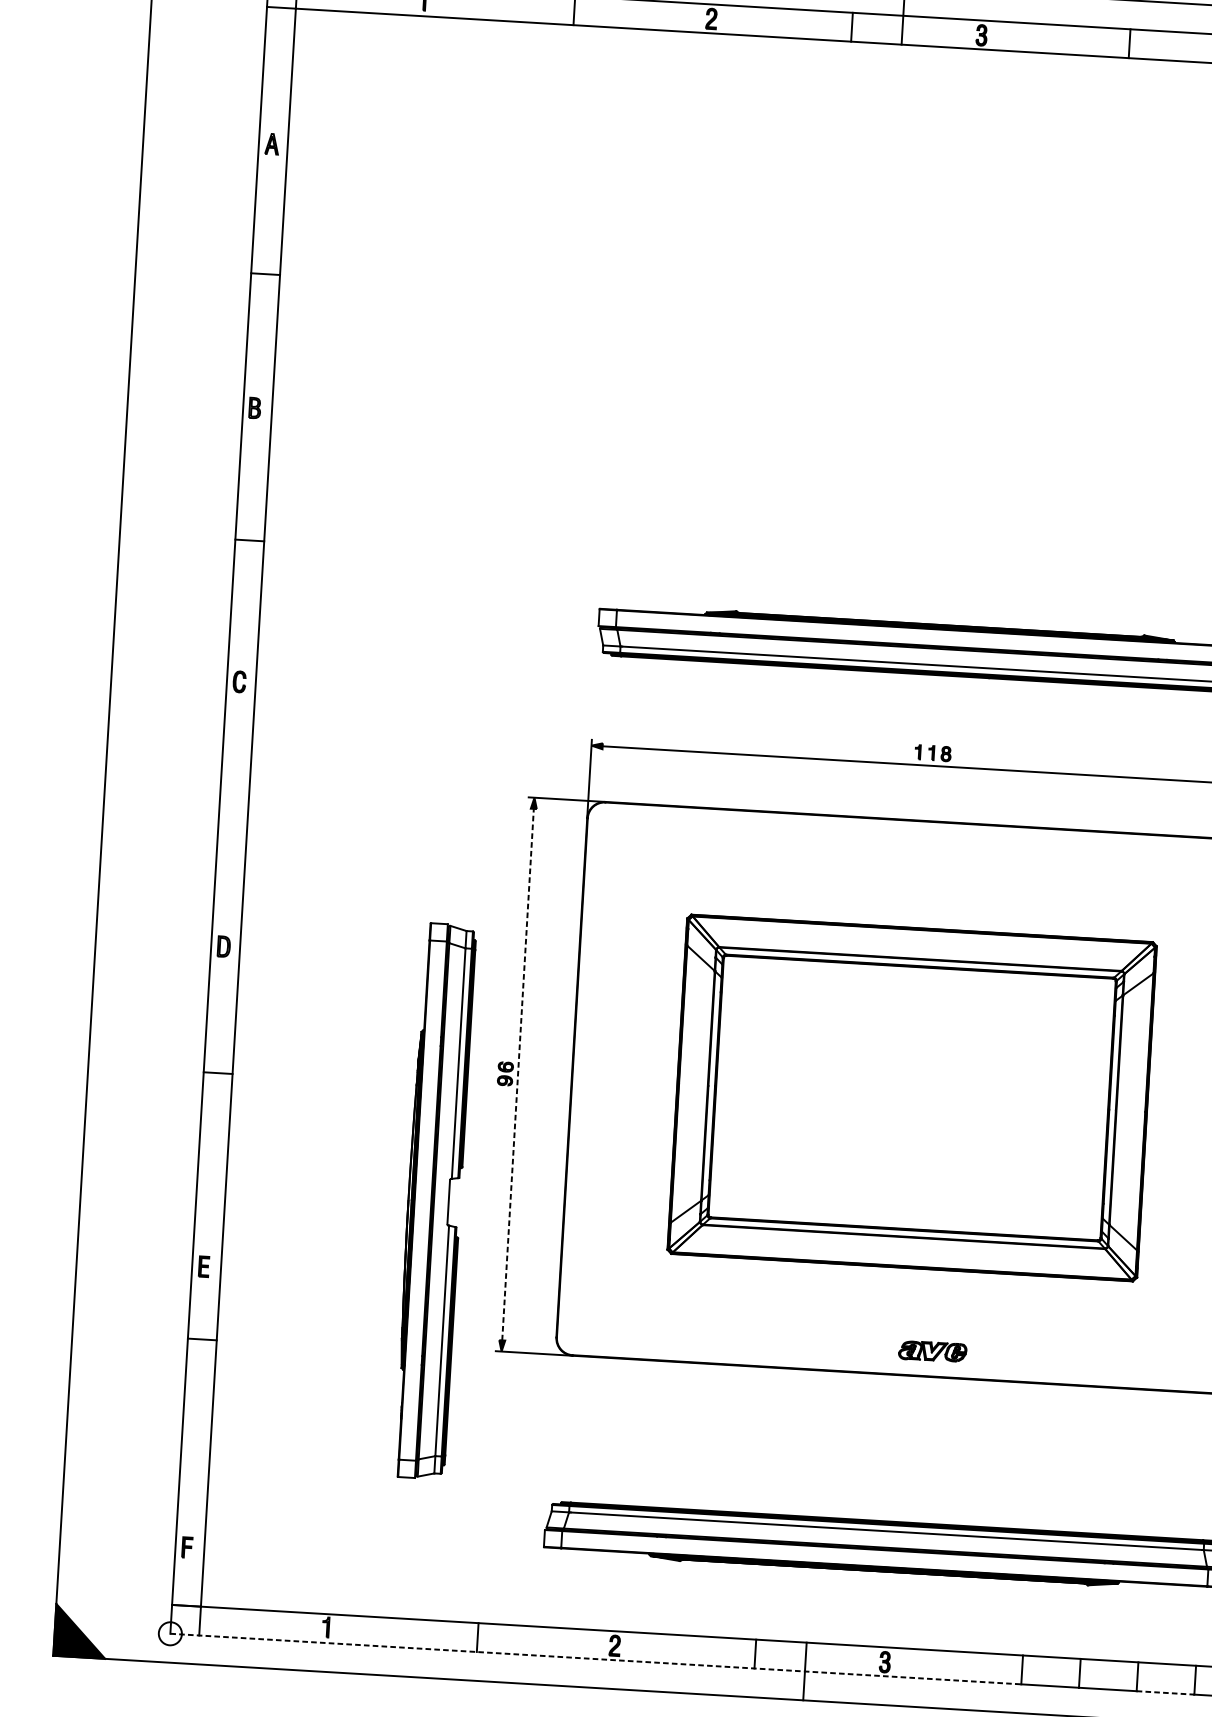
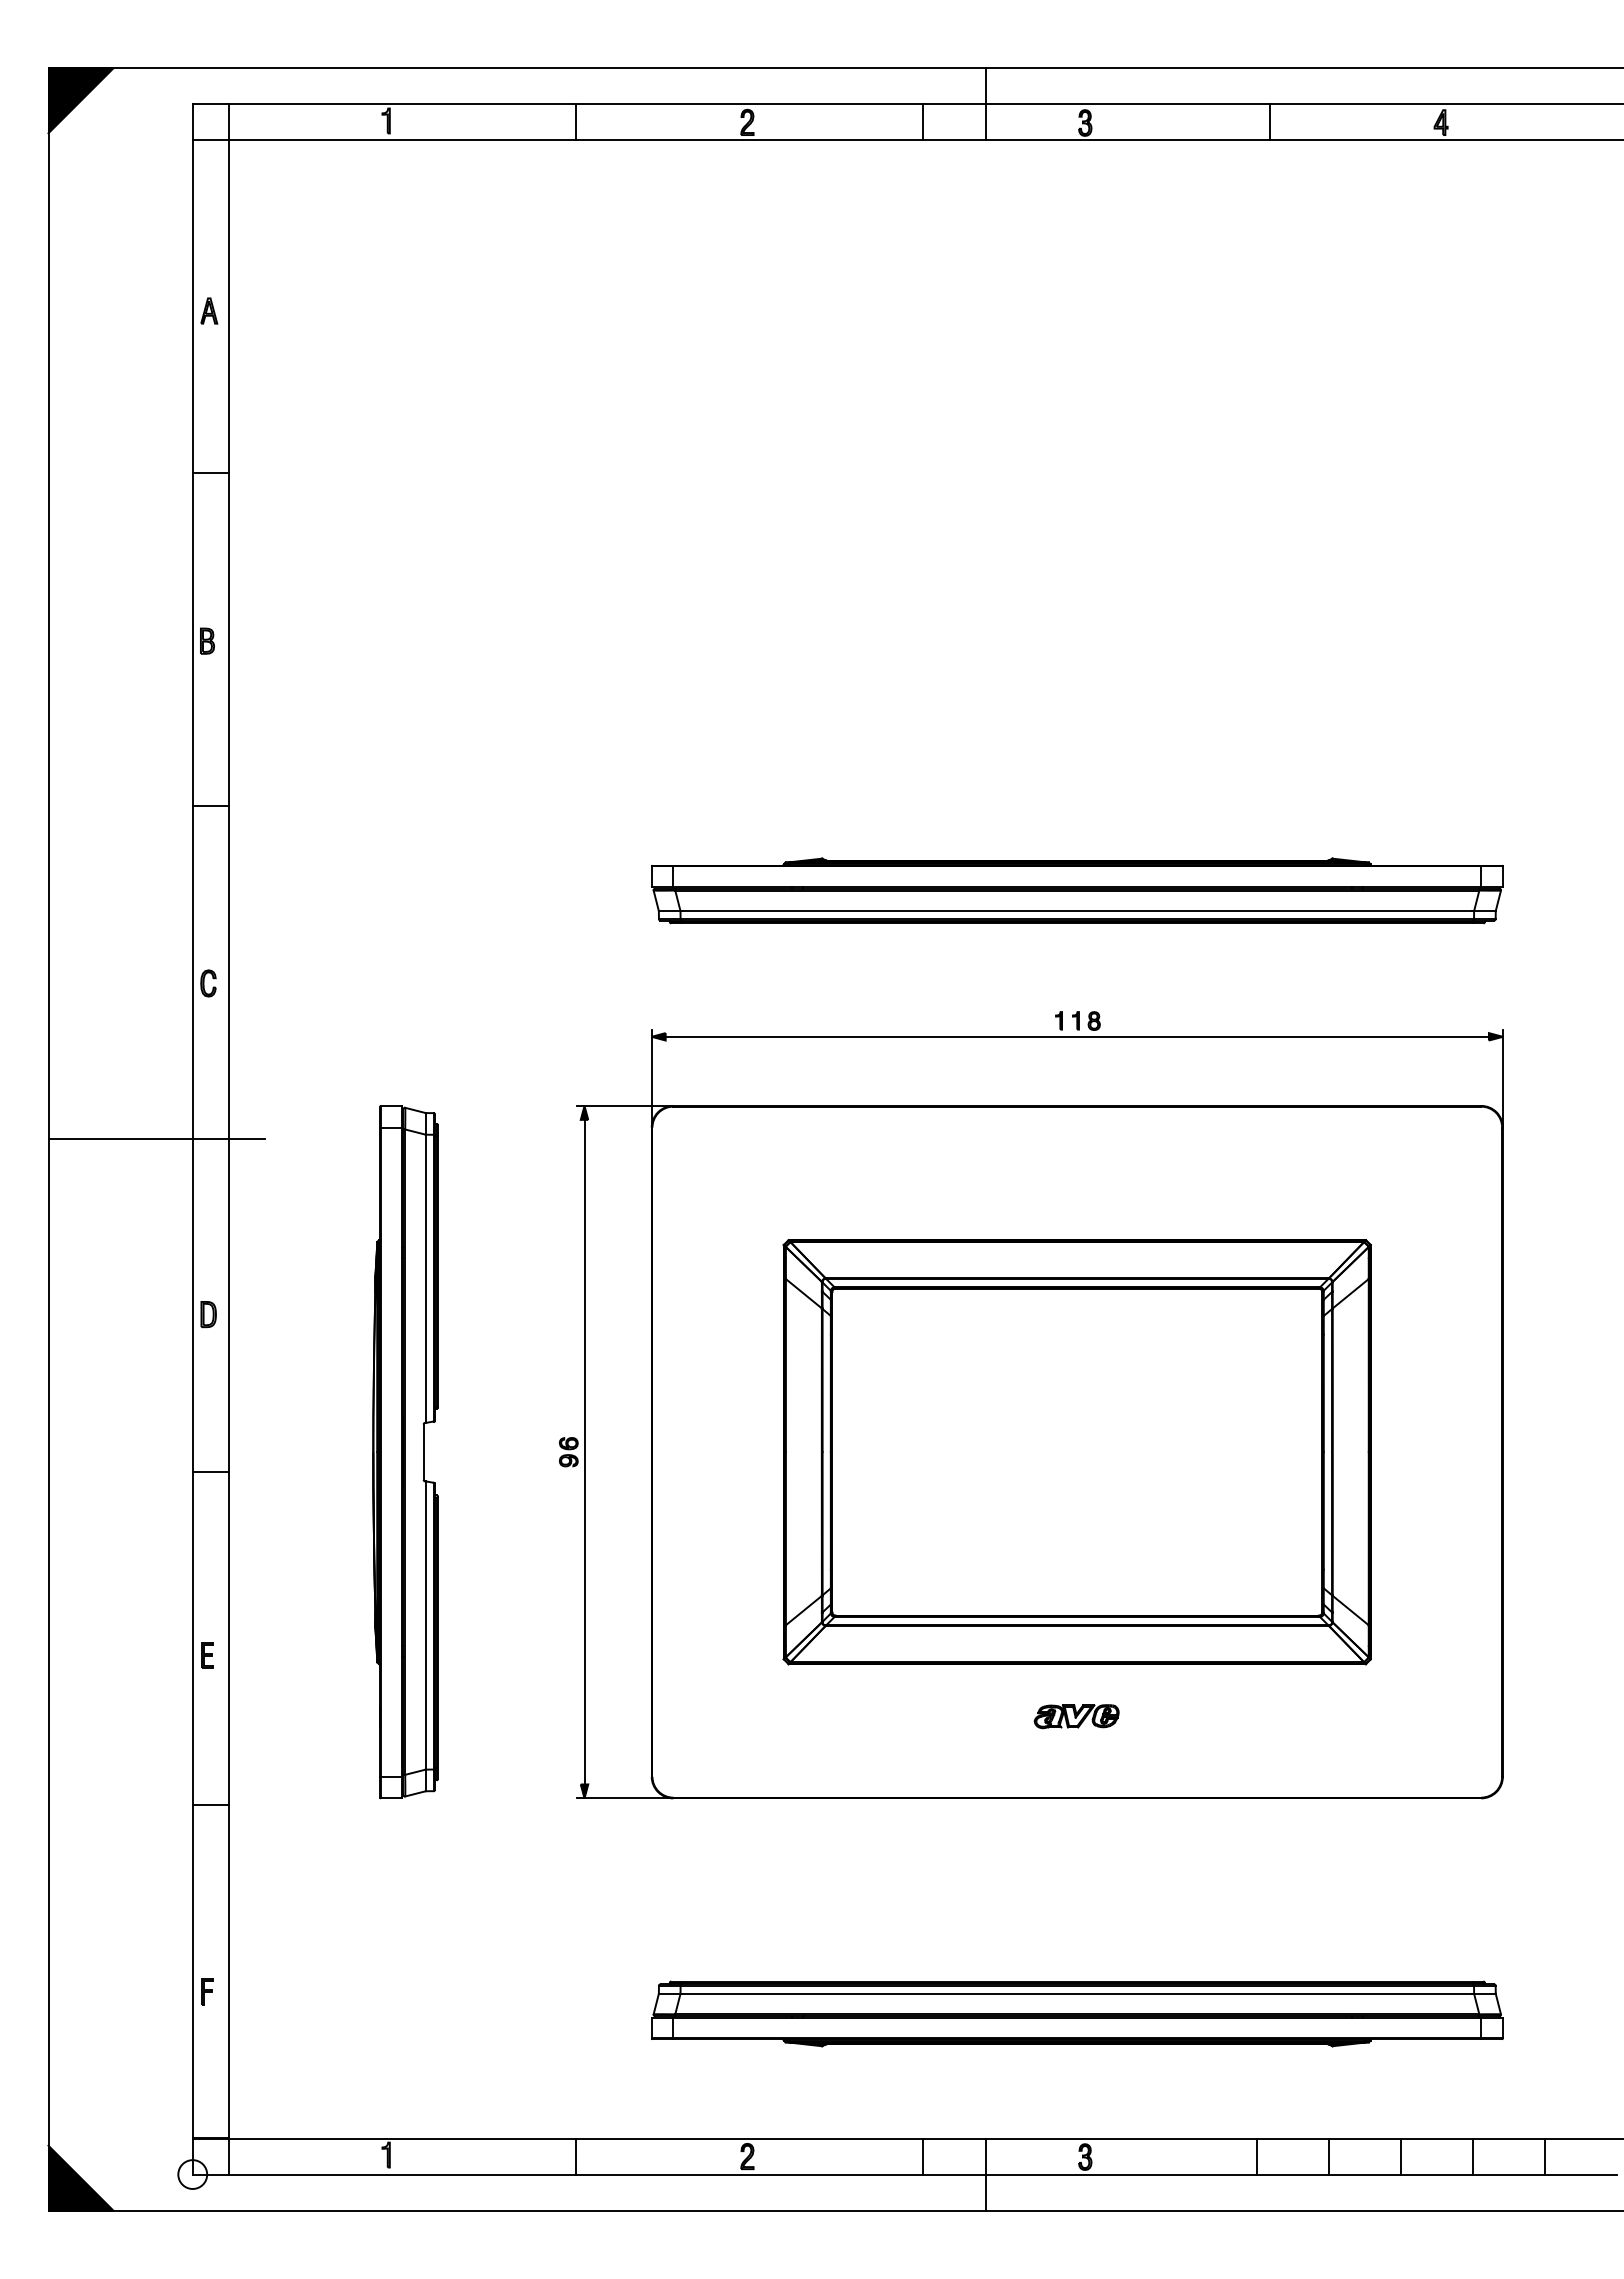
line: (190, 804) -> (156, 1139), added
line: (518, 1074) -> (584, 1451), dashed -> solid
part: (434, 1201) -> (405, 1452), moved
part: (204, 1266) -> (207, 1655), moved
part: (932, 1351) -> (1076, 1716), moved
part: (187, 1547) -> (207, 1991), moved
line: (595, 1659) -> (724, 2174), dashed -> solid
line: (1165, 1692) -> (1437, 2174), dashed -> solid

